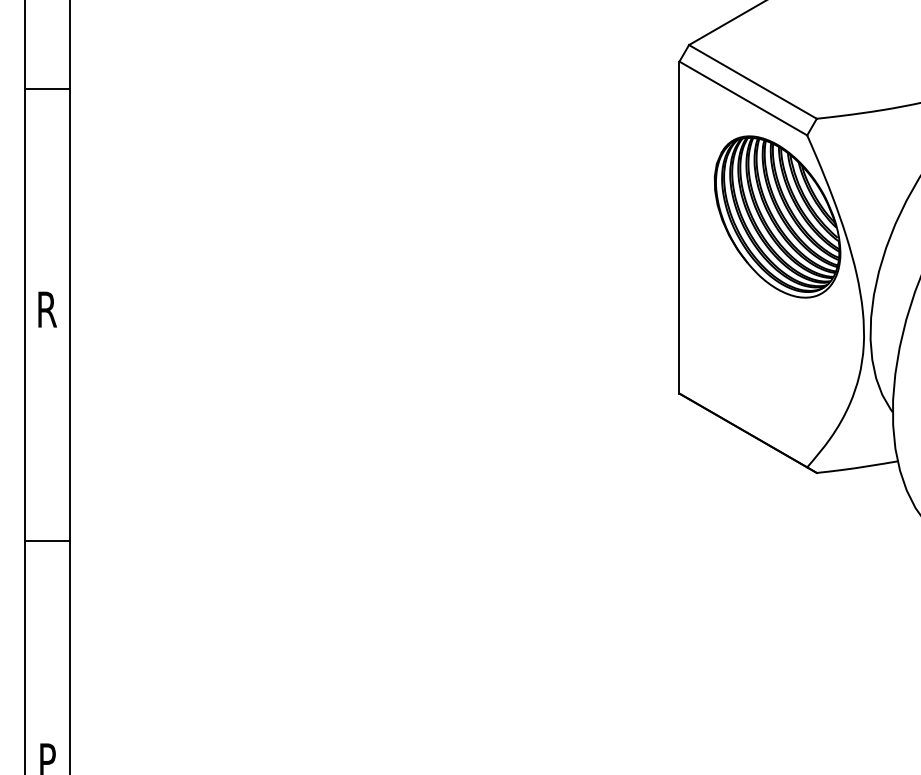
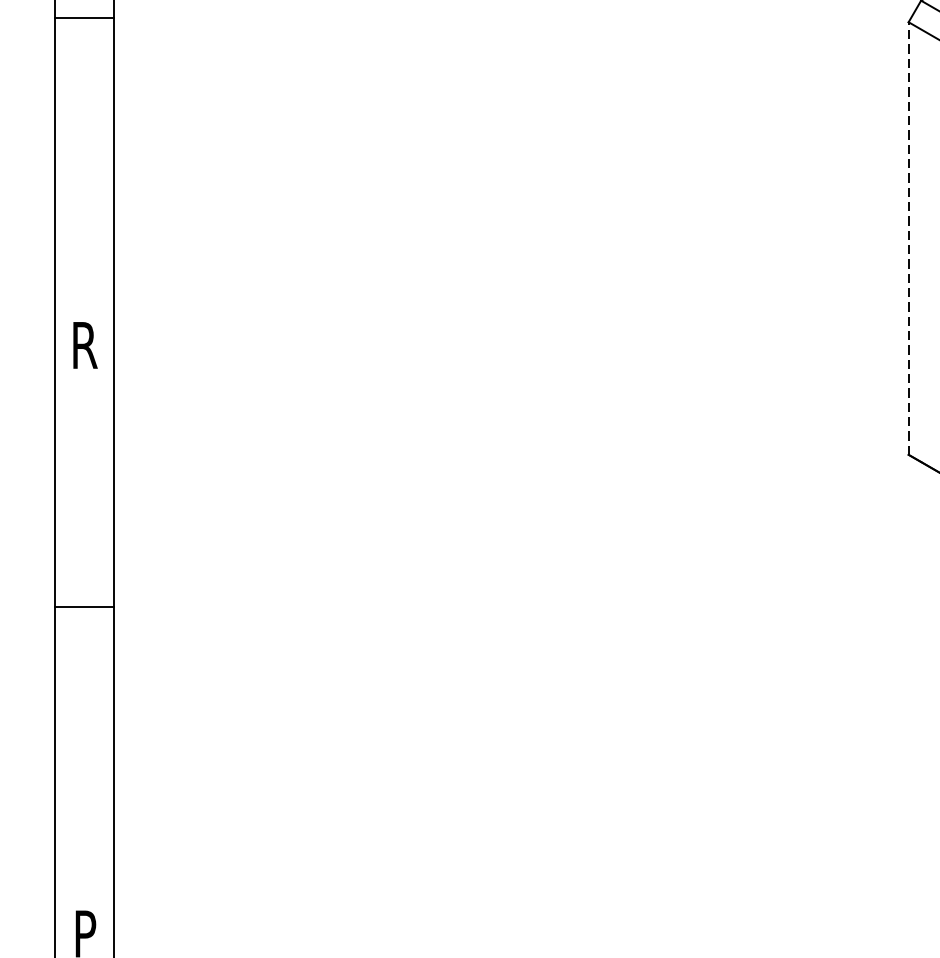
line: (46, 88) -> (83, 16), moved
line: (679, 227) -> (908, 238), solid -> dashed
line: (46, 540) -> (83, 607), moved

